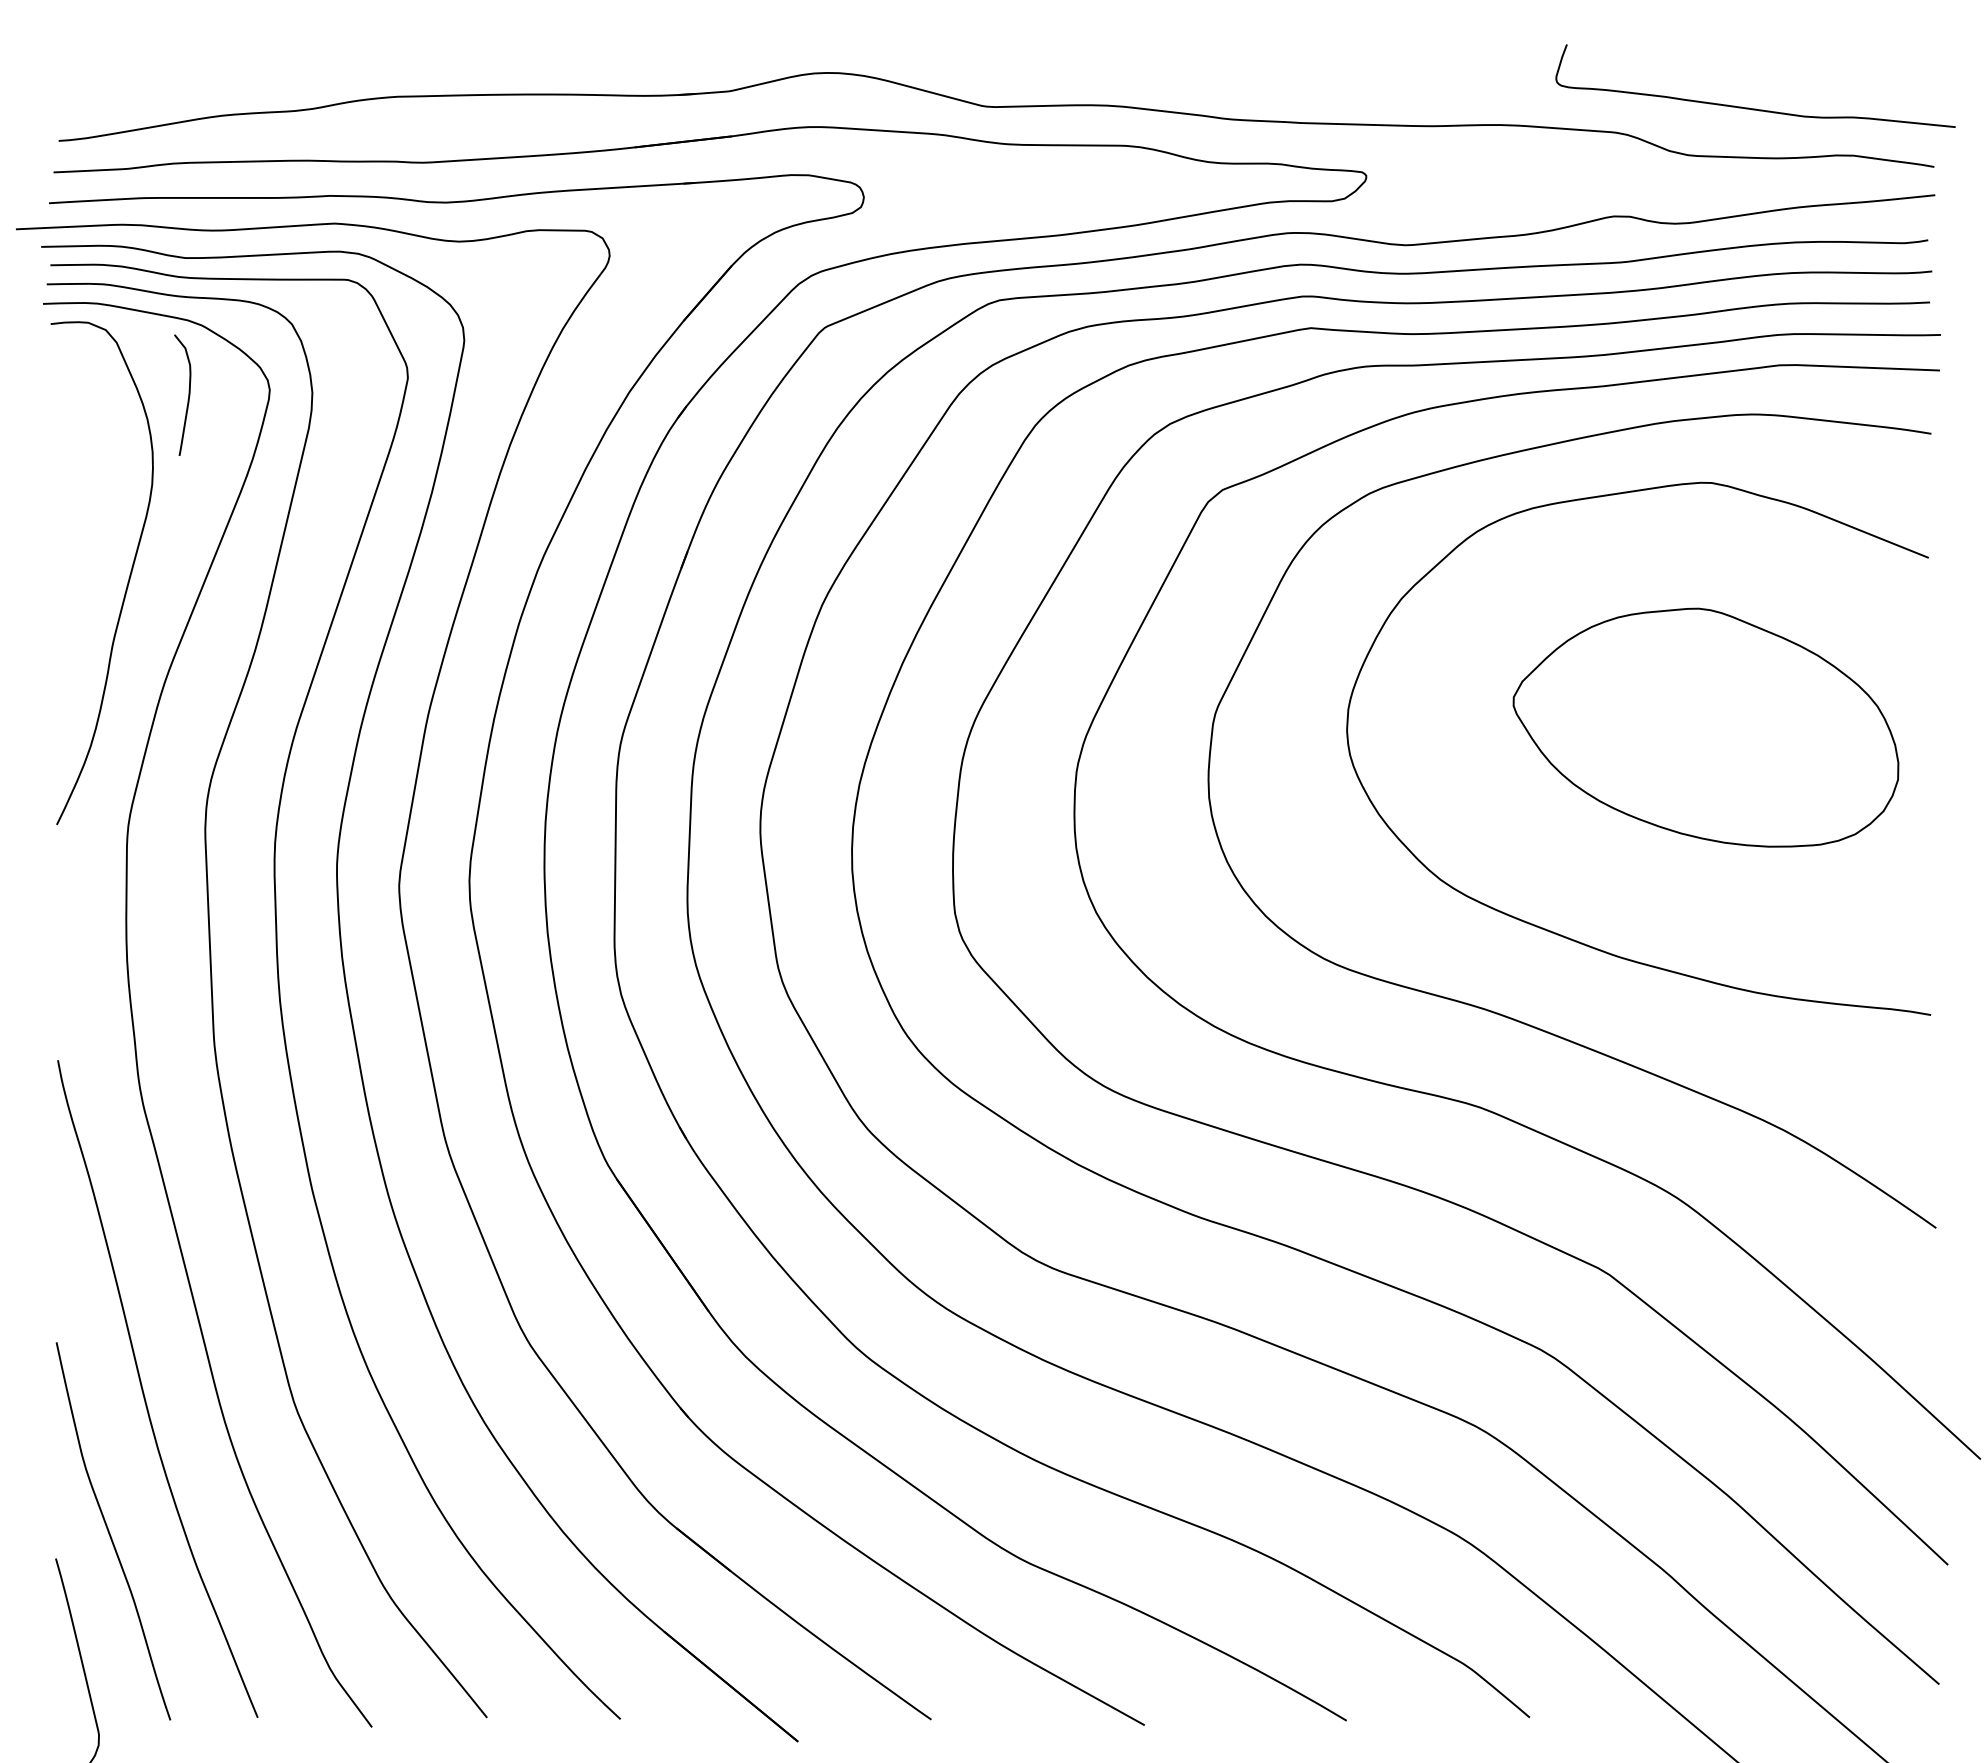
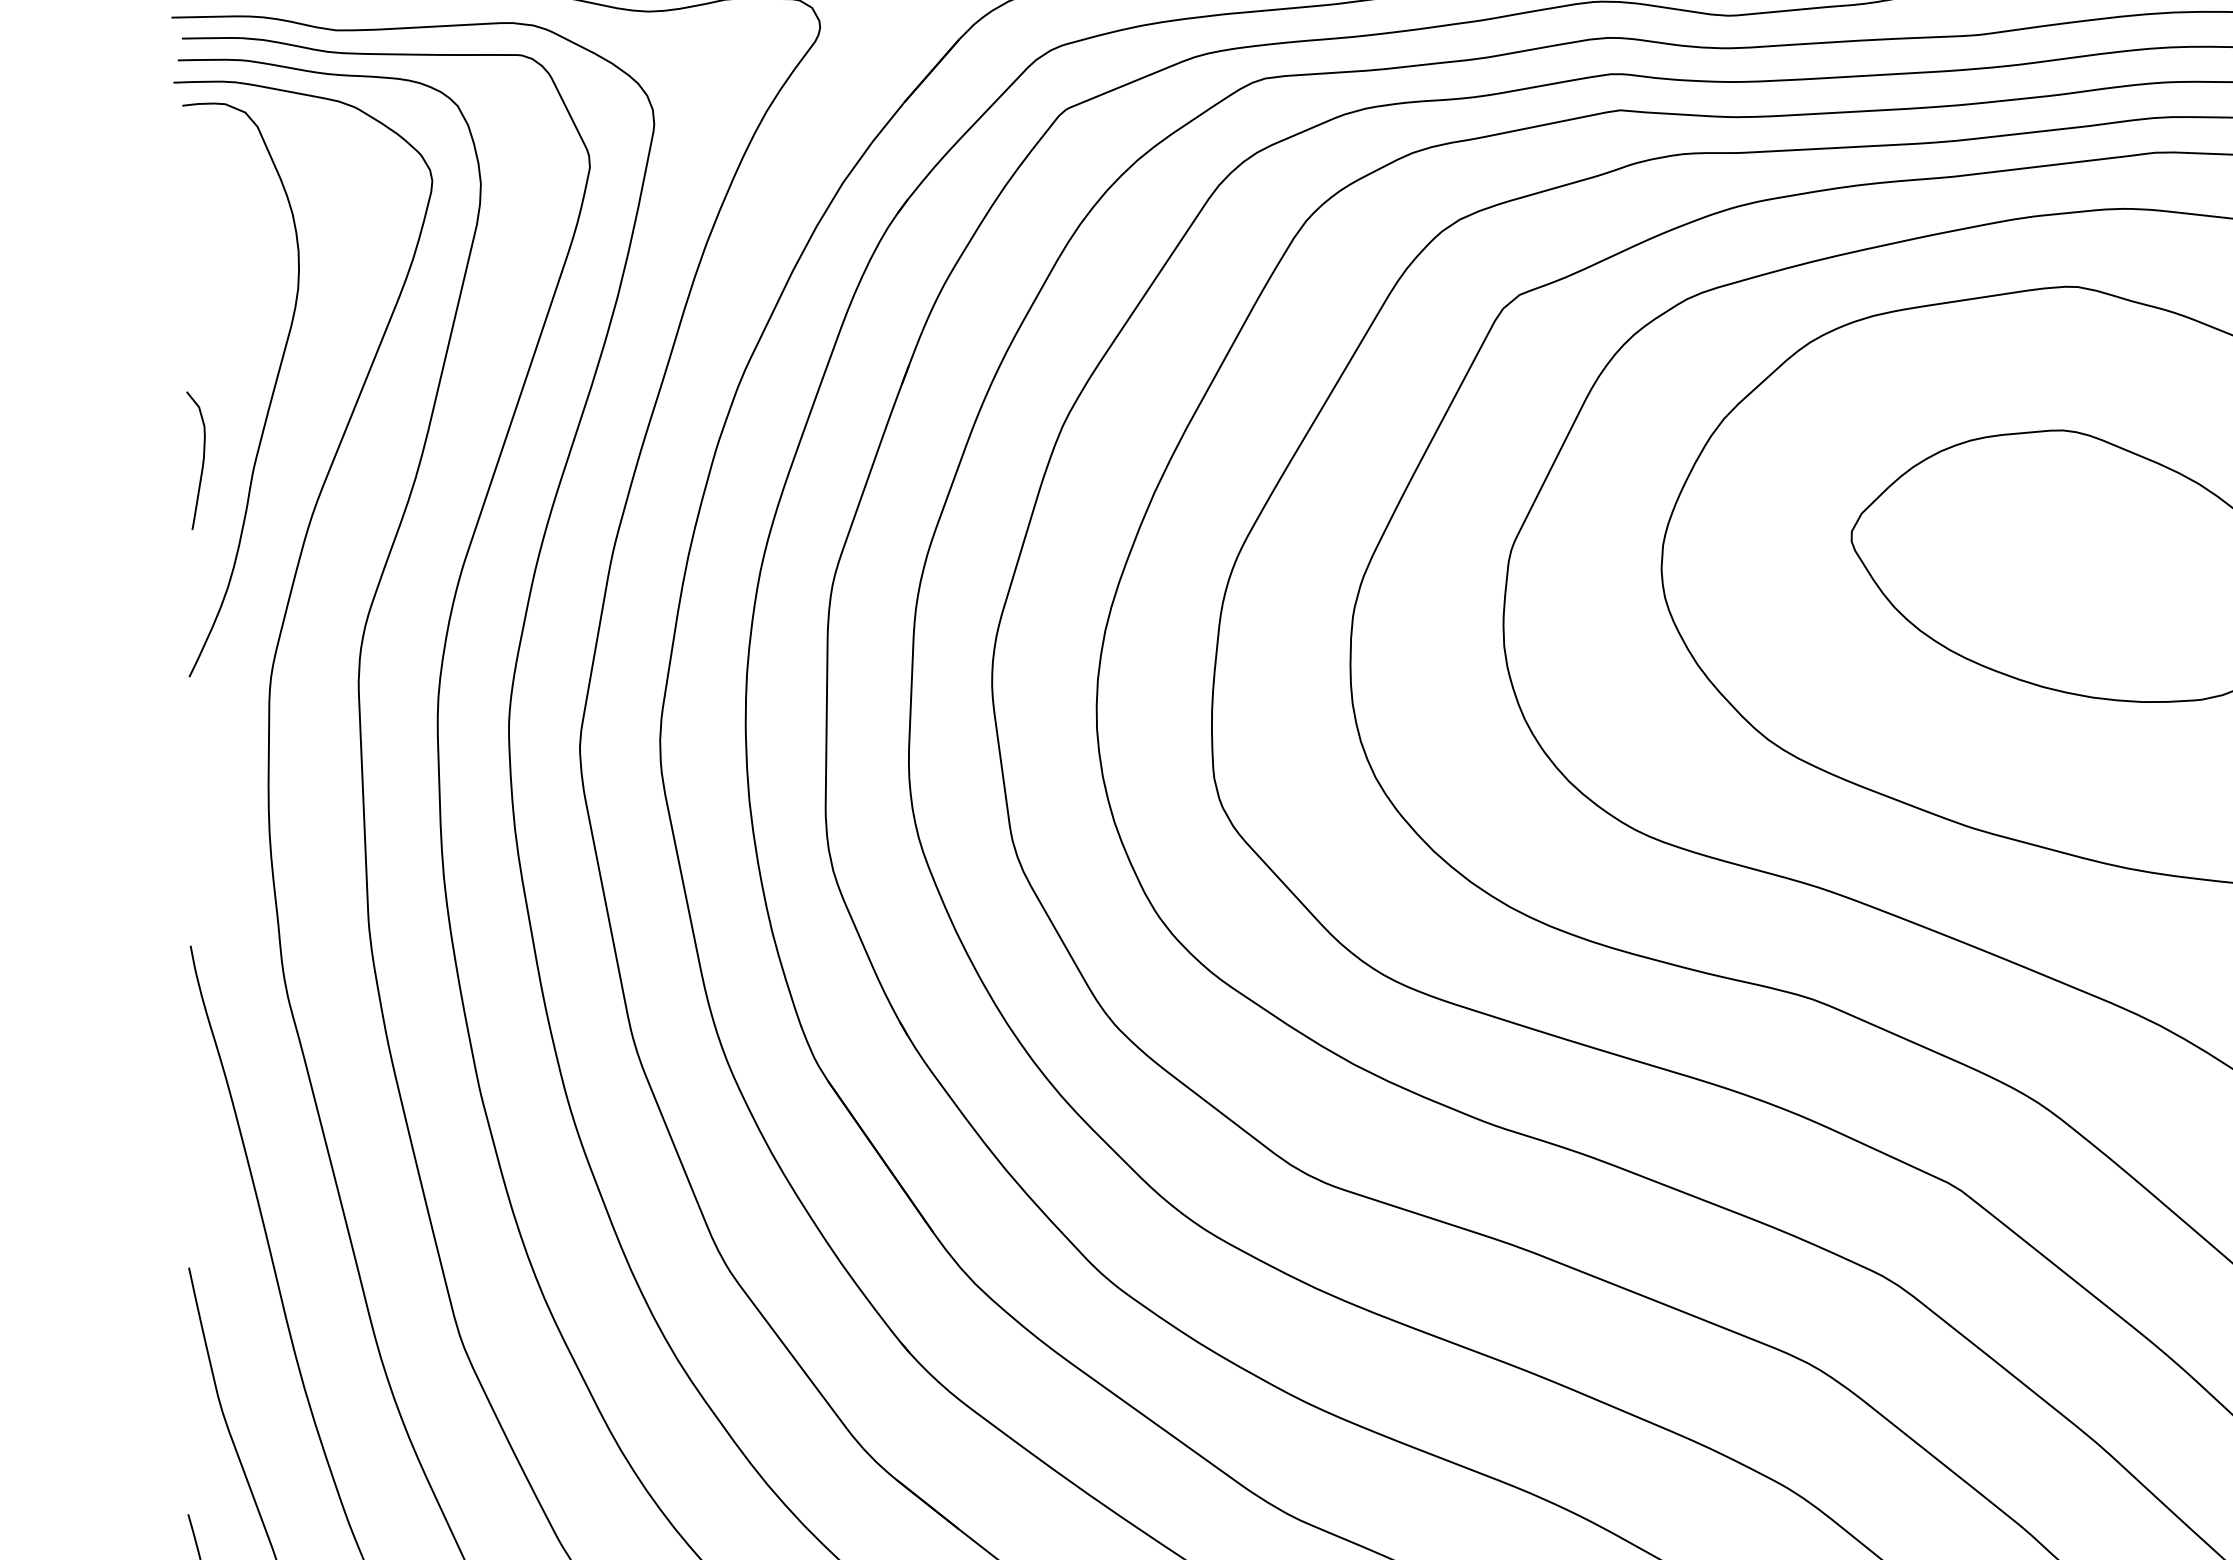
curve: (188, 394) -> (202, 459), moved

